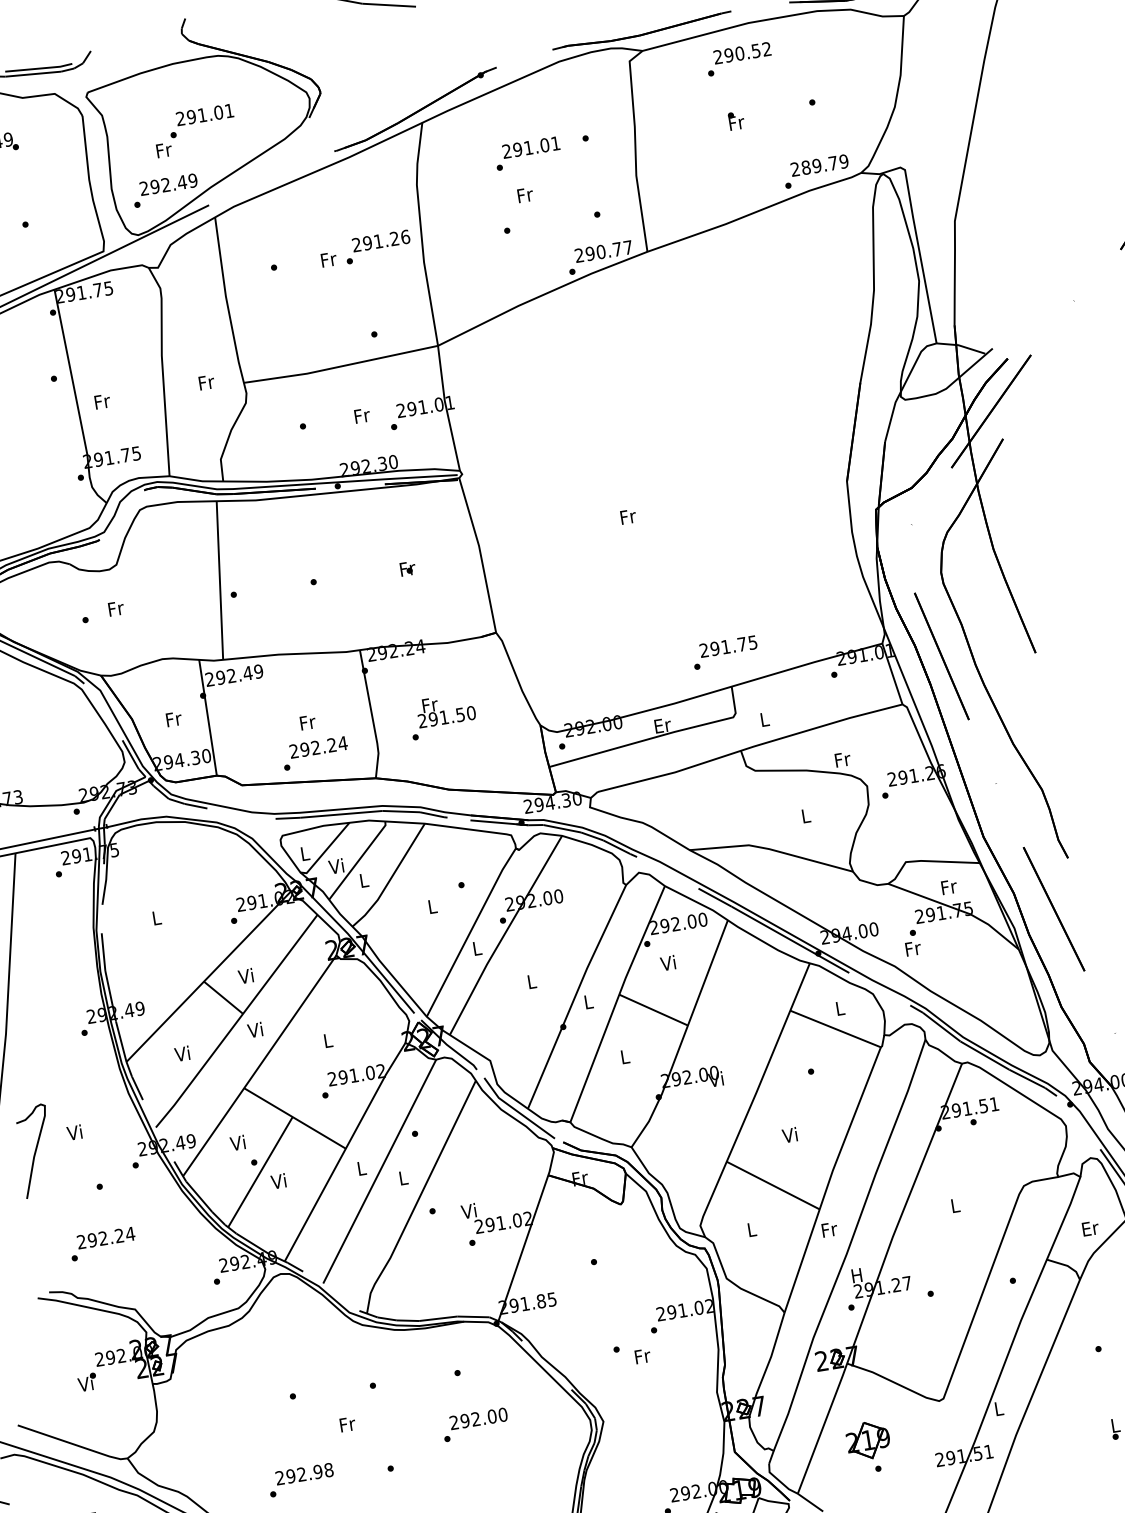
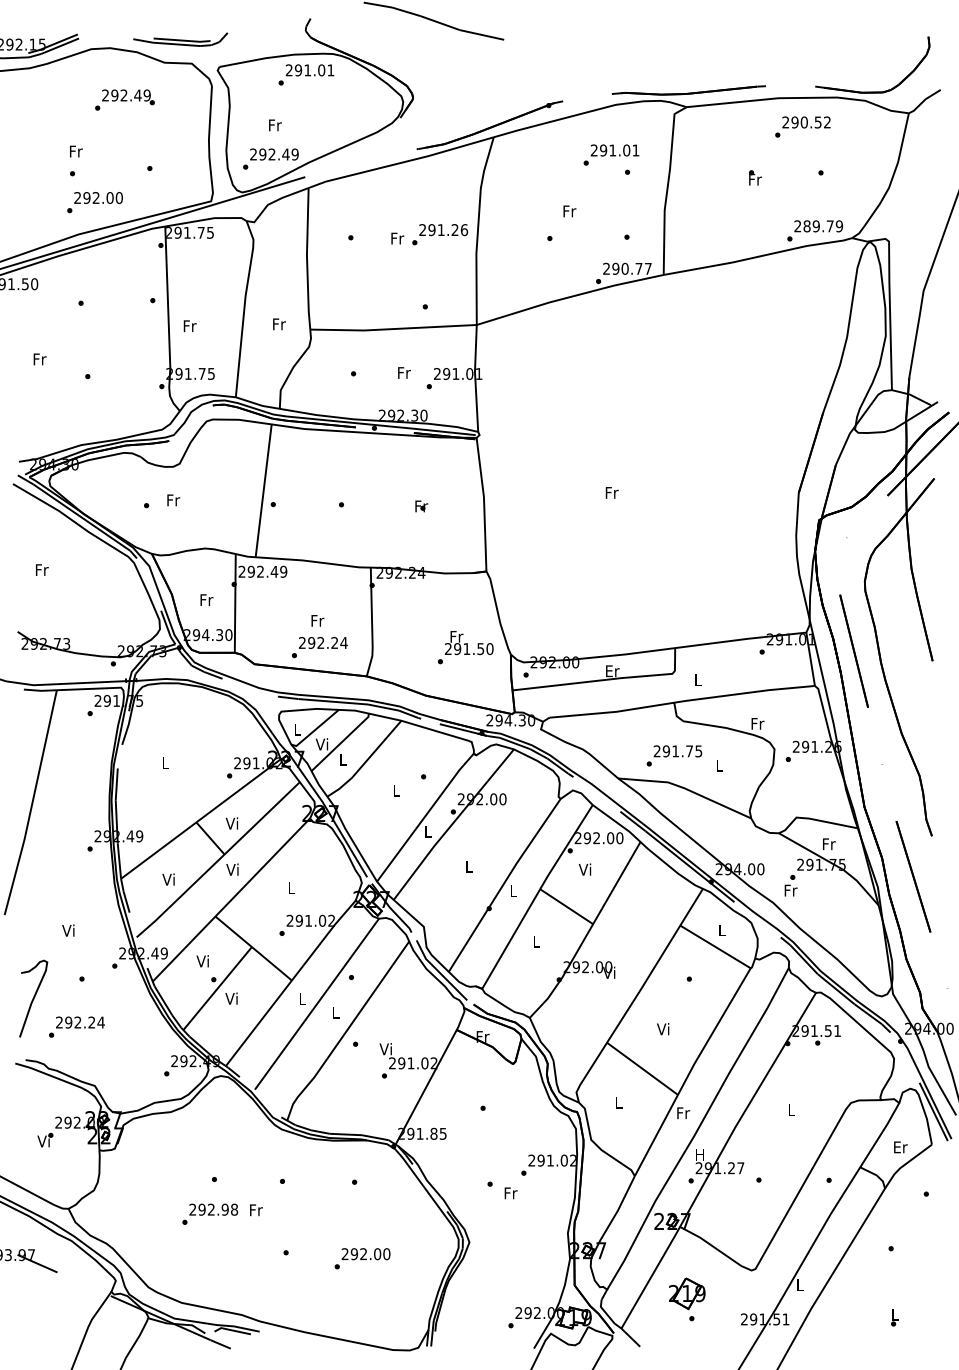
text: (738, 58) -> (802, 126), moved
text: (201, 120) -> (306, 74), moved
text: (527, 152) -> (611, 154), moved
text: (725, 652) -> (674, 755), moved
text: (442, 715) -> (465, 647), moved
curve: (35, 1150) -> (33, 998), moved
text: (475, 1424) -> (362, 1258), moved
text: (301, 1479) -> (210, 1213), moved

